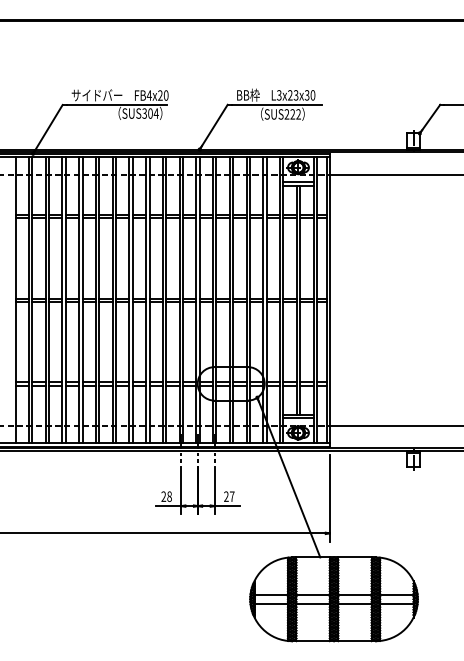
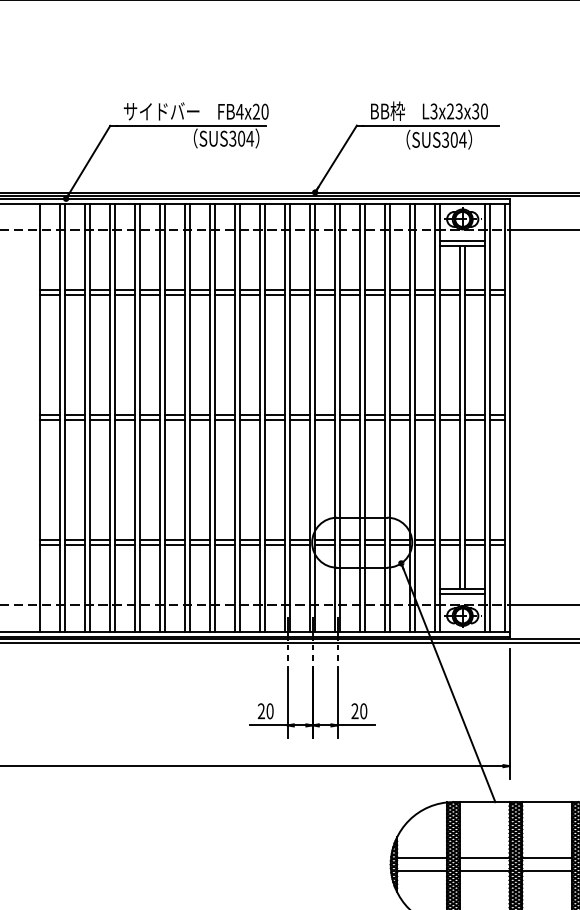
text: (292, 114) -> (453, 140), SUS222 -> SUS304
text: (169, 496) -> (269, 711), 28 -> 20
text: (232, 496) -> (364, 711), 27 -> 20

